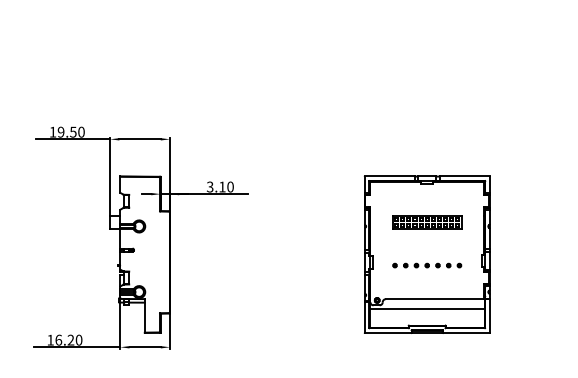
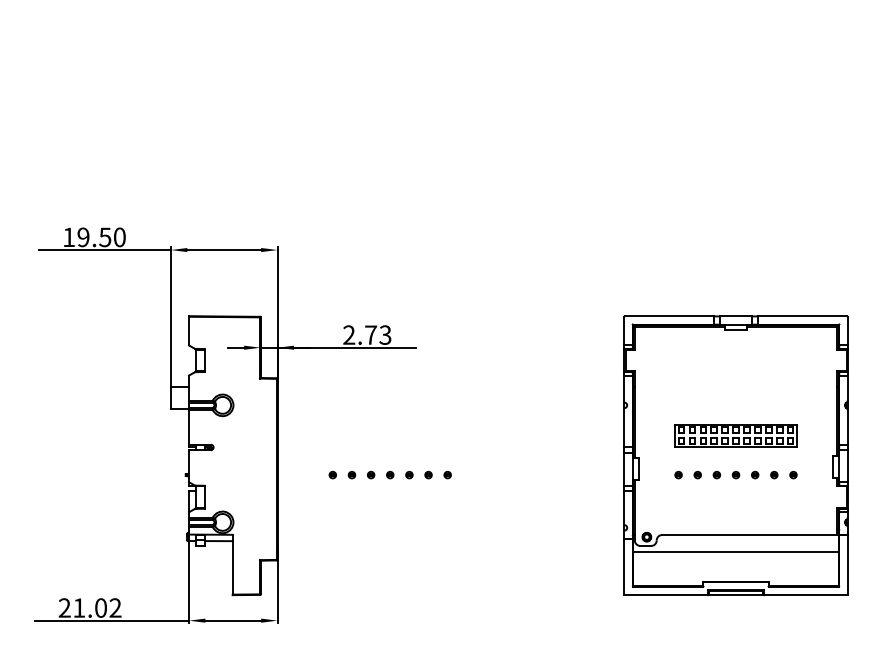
text: (220, 186) -> (367, 334), 3.10 -> 2.73
part: (427, 222) -> (736, 435), moved
part: (233, 265) -> (390, 474), added
text: (64, 339) -> (89, 606), 16.20 -> 21.02

